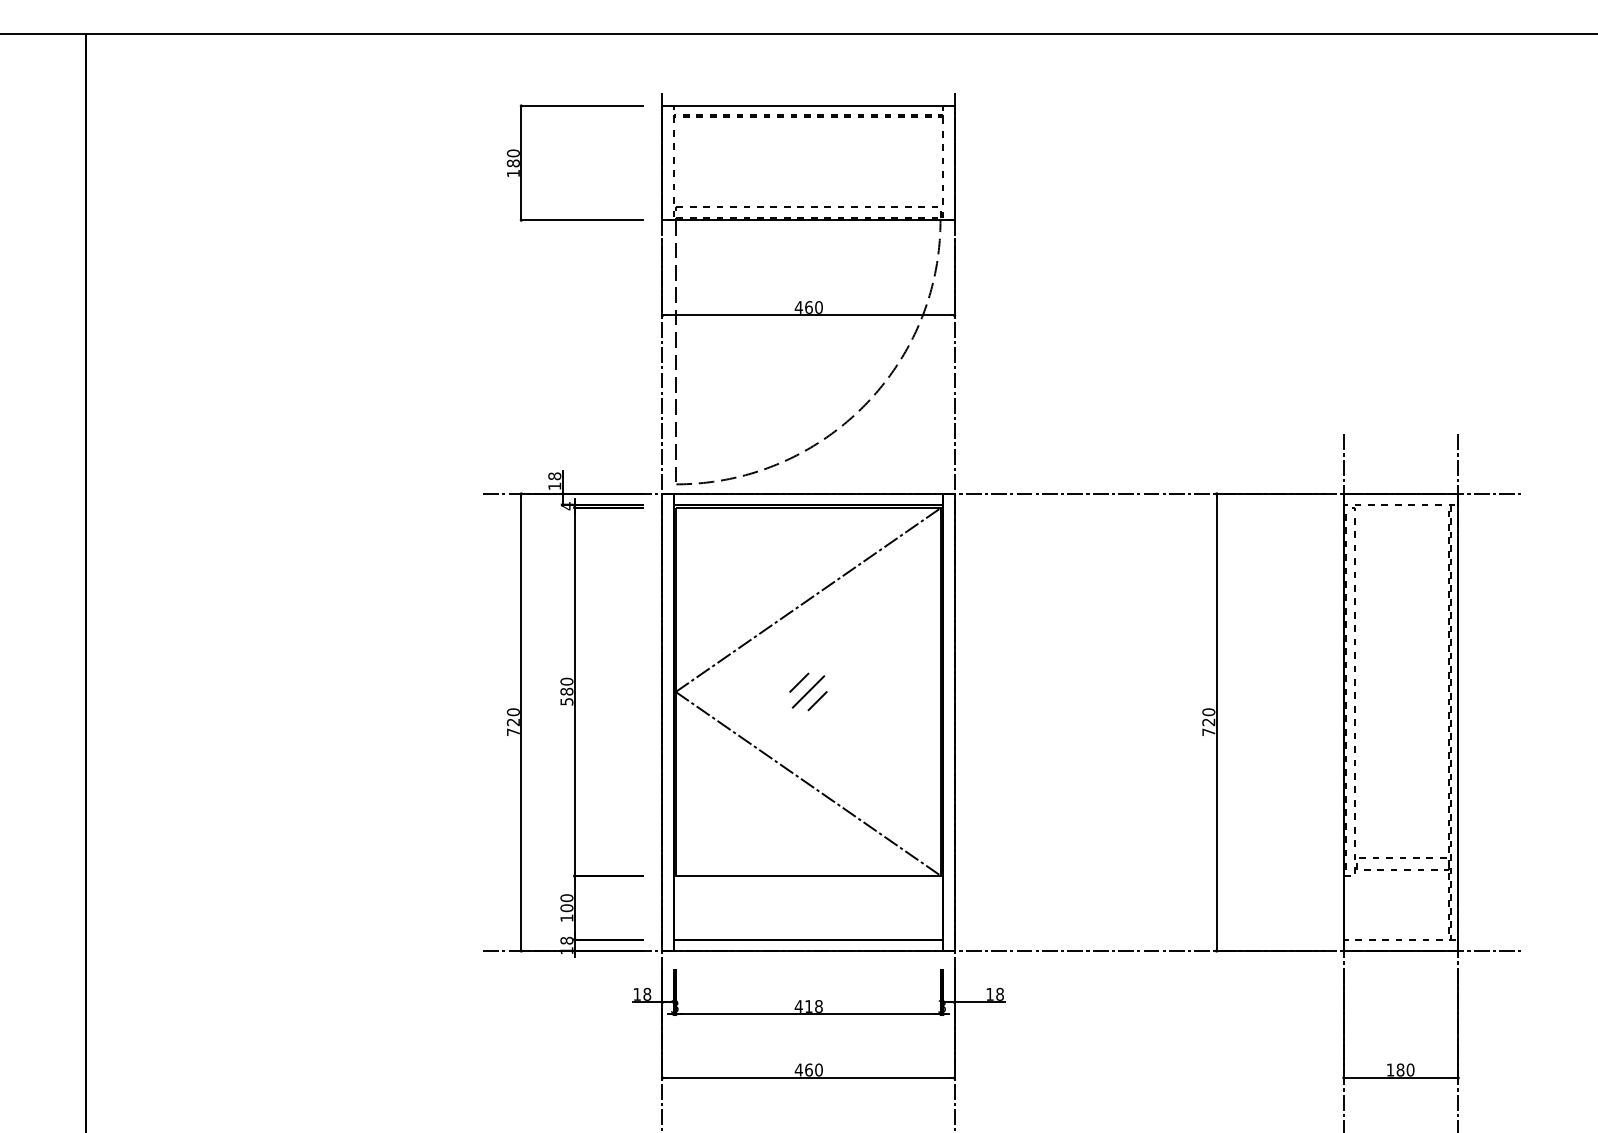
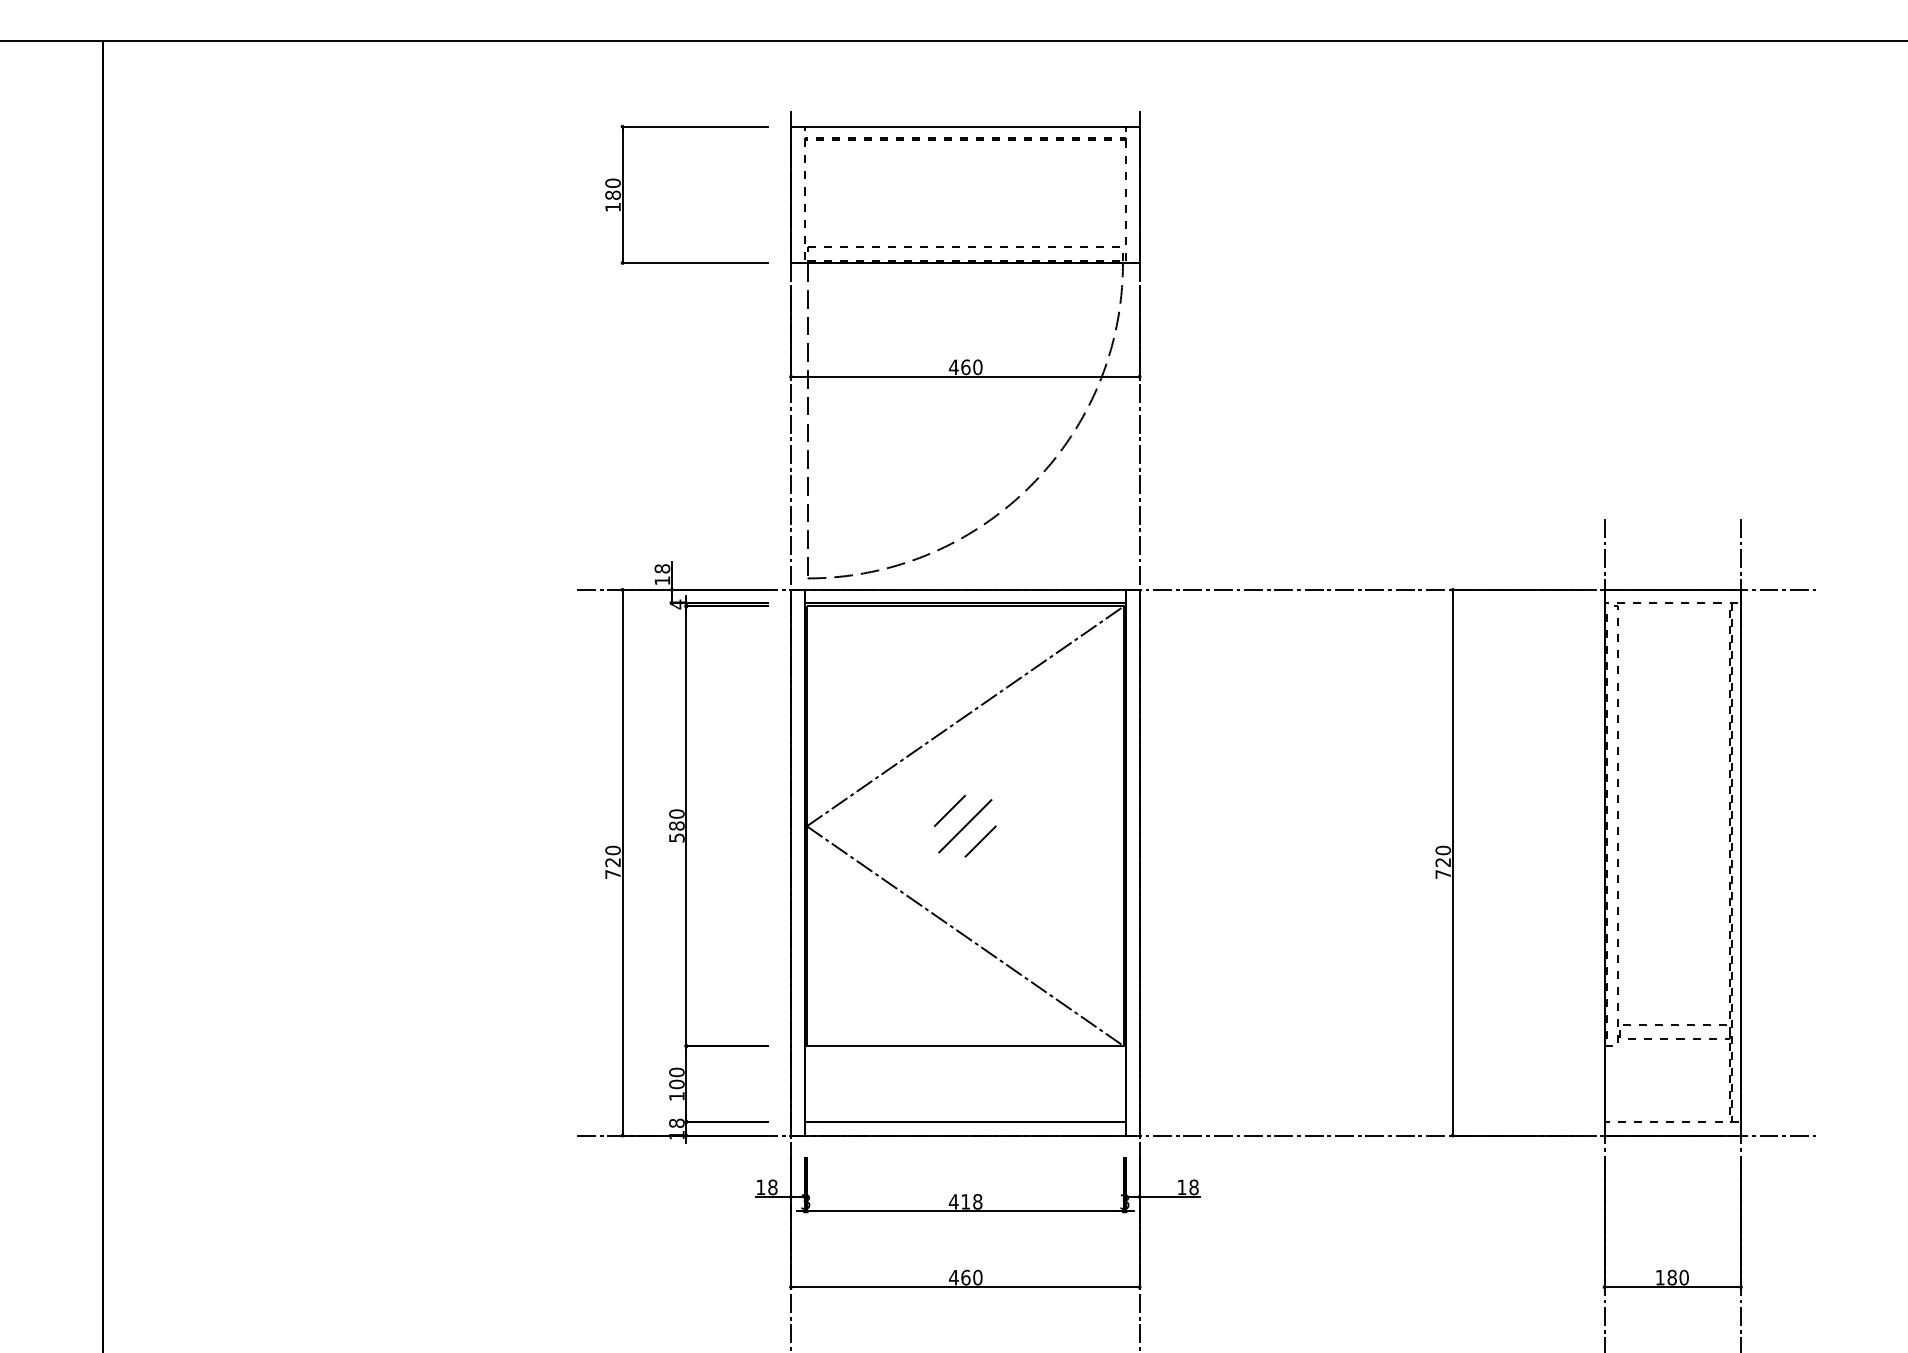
part: (808, 691) -> (965, 825), size x1.4

